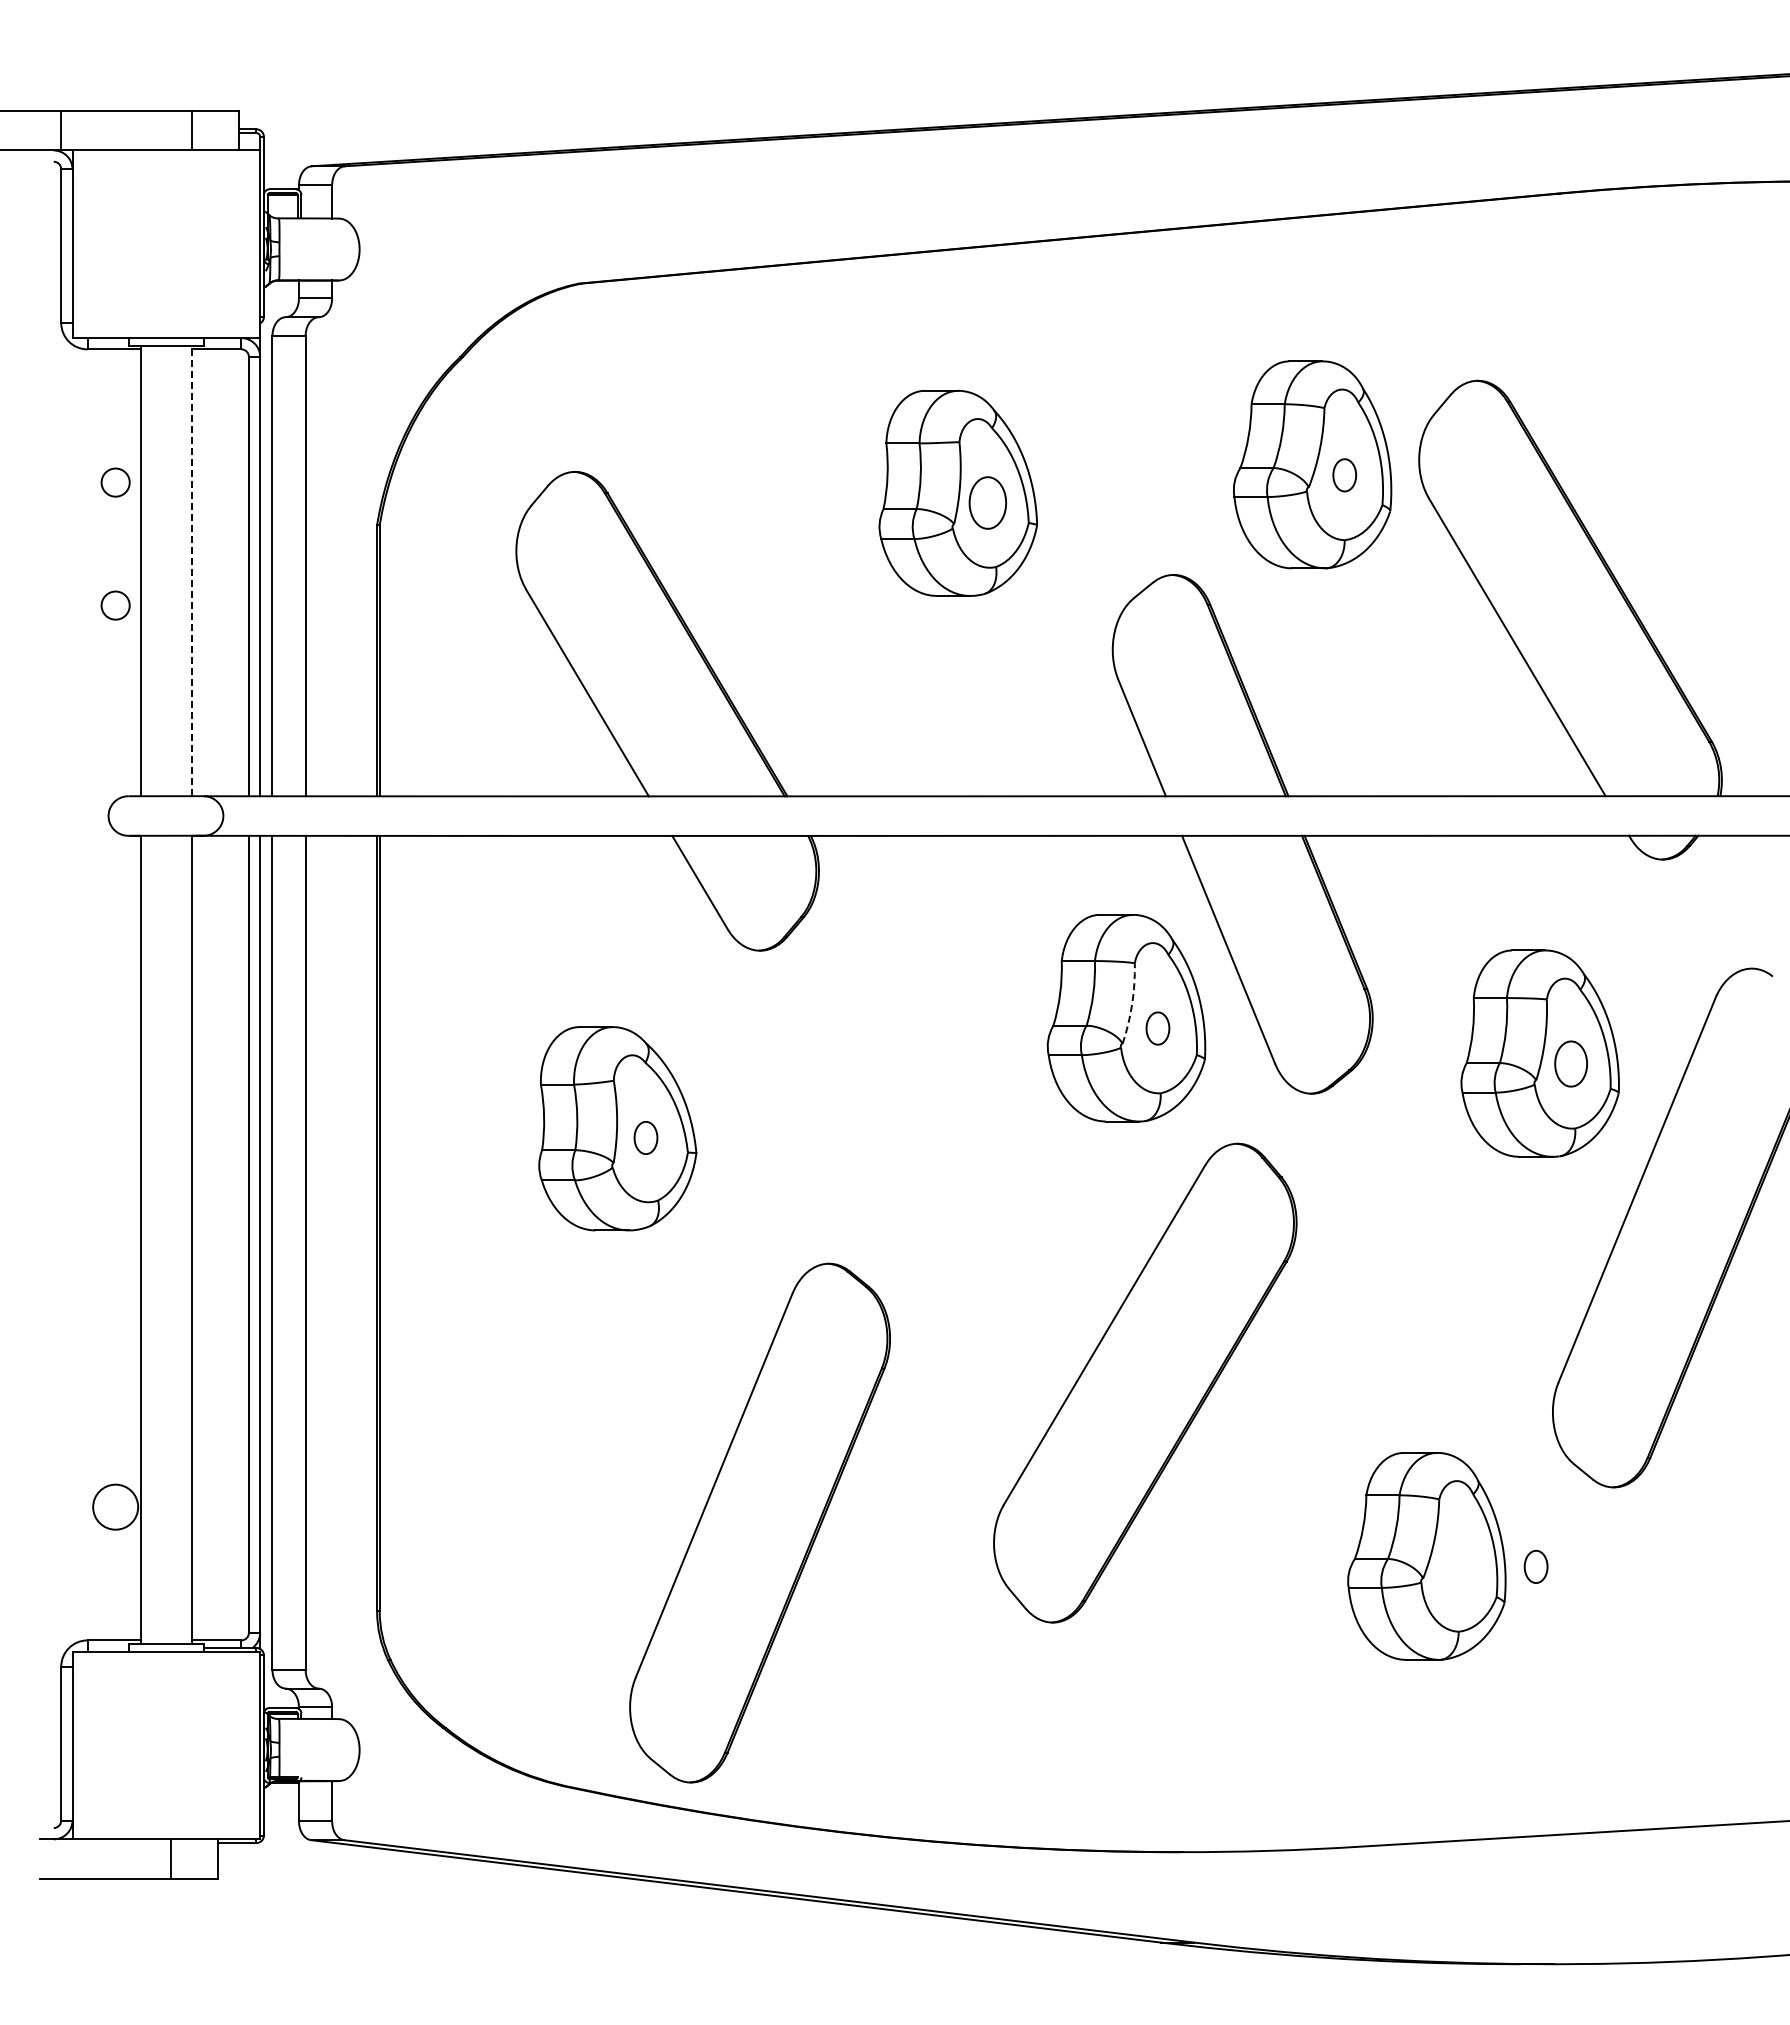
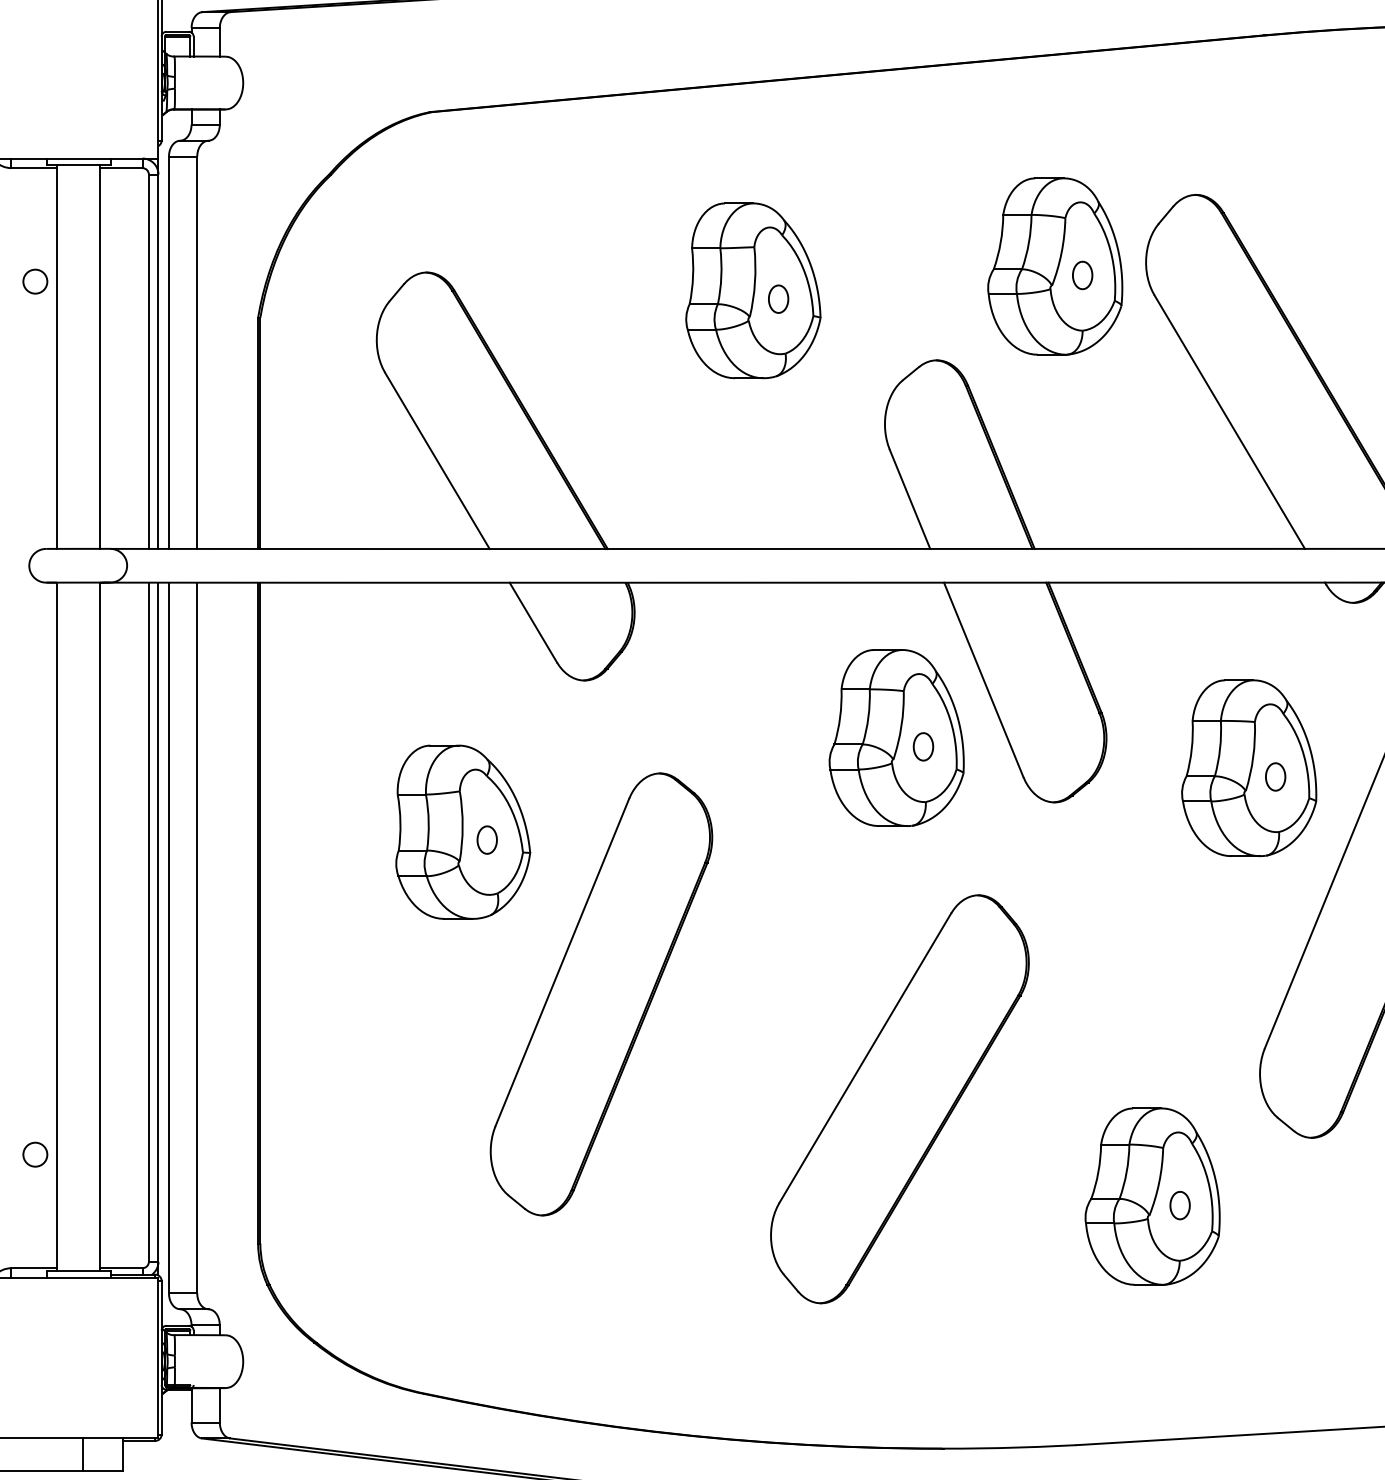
part: (987, 503) -> (778, 299), size x0.62
line: (191, 570) -> (99, 356), dashed -> solid
circle: (115, 605) -> (35, 386), removed
arc: (1132, 1004) -> (901, 726), dashed -> solid
part: (1571, 1063) -> (1275, 776), size x0.71
part: (1145, 1382) -> (900, 1098), moved
circle: (115, 1507) -> (35, 1154), size x0.62
part: (759, 1522) -> (601, 993), moved
part: (1535, 1566) -> (1179, 1205), moved

